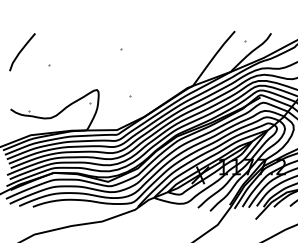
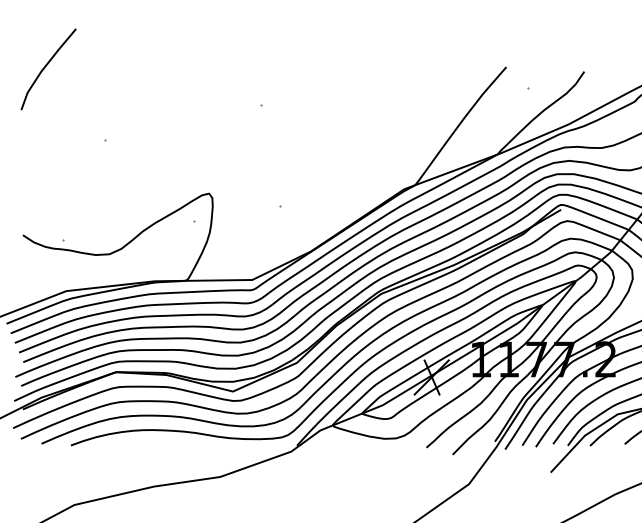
line: (21, 51) -> (46, 67), moved

